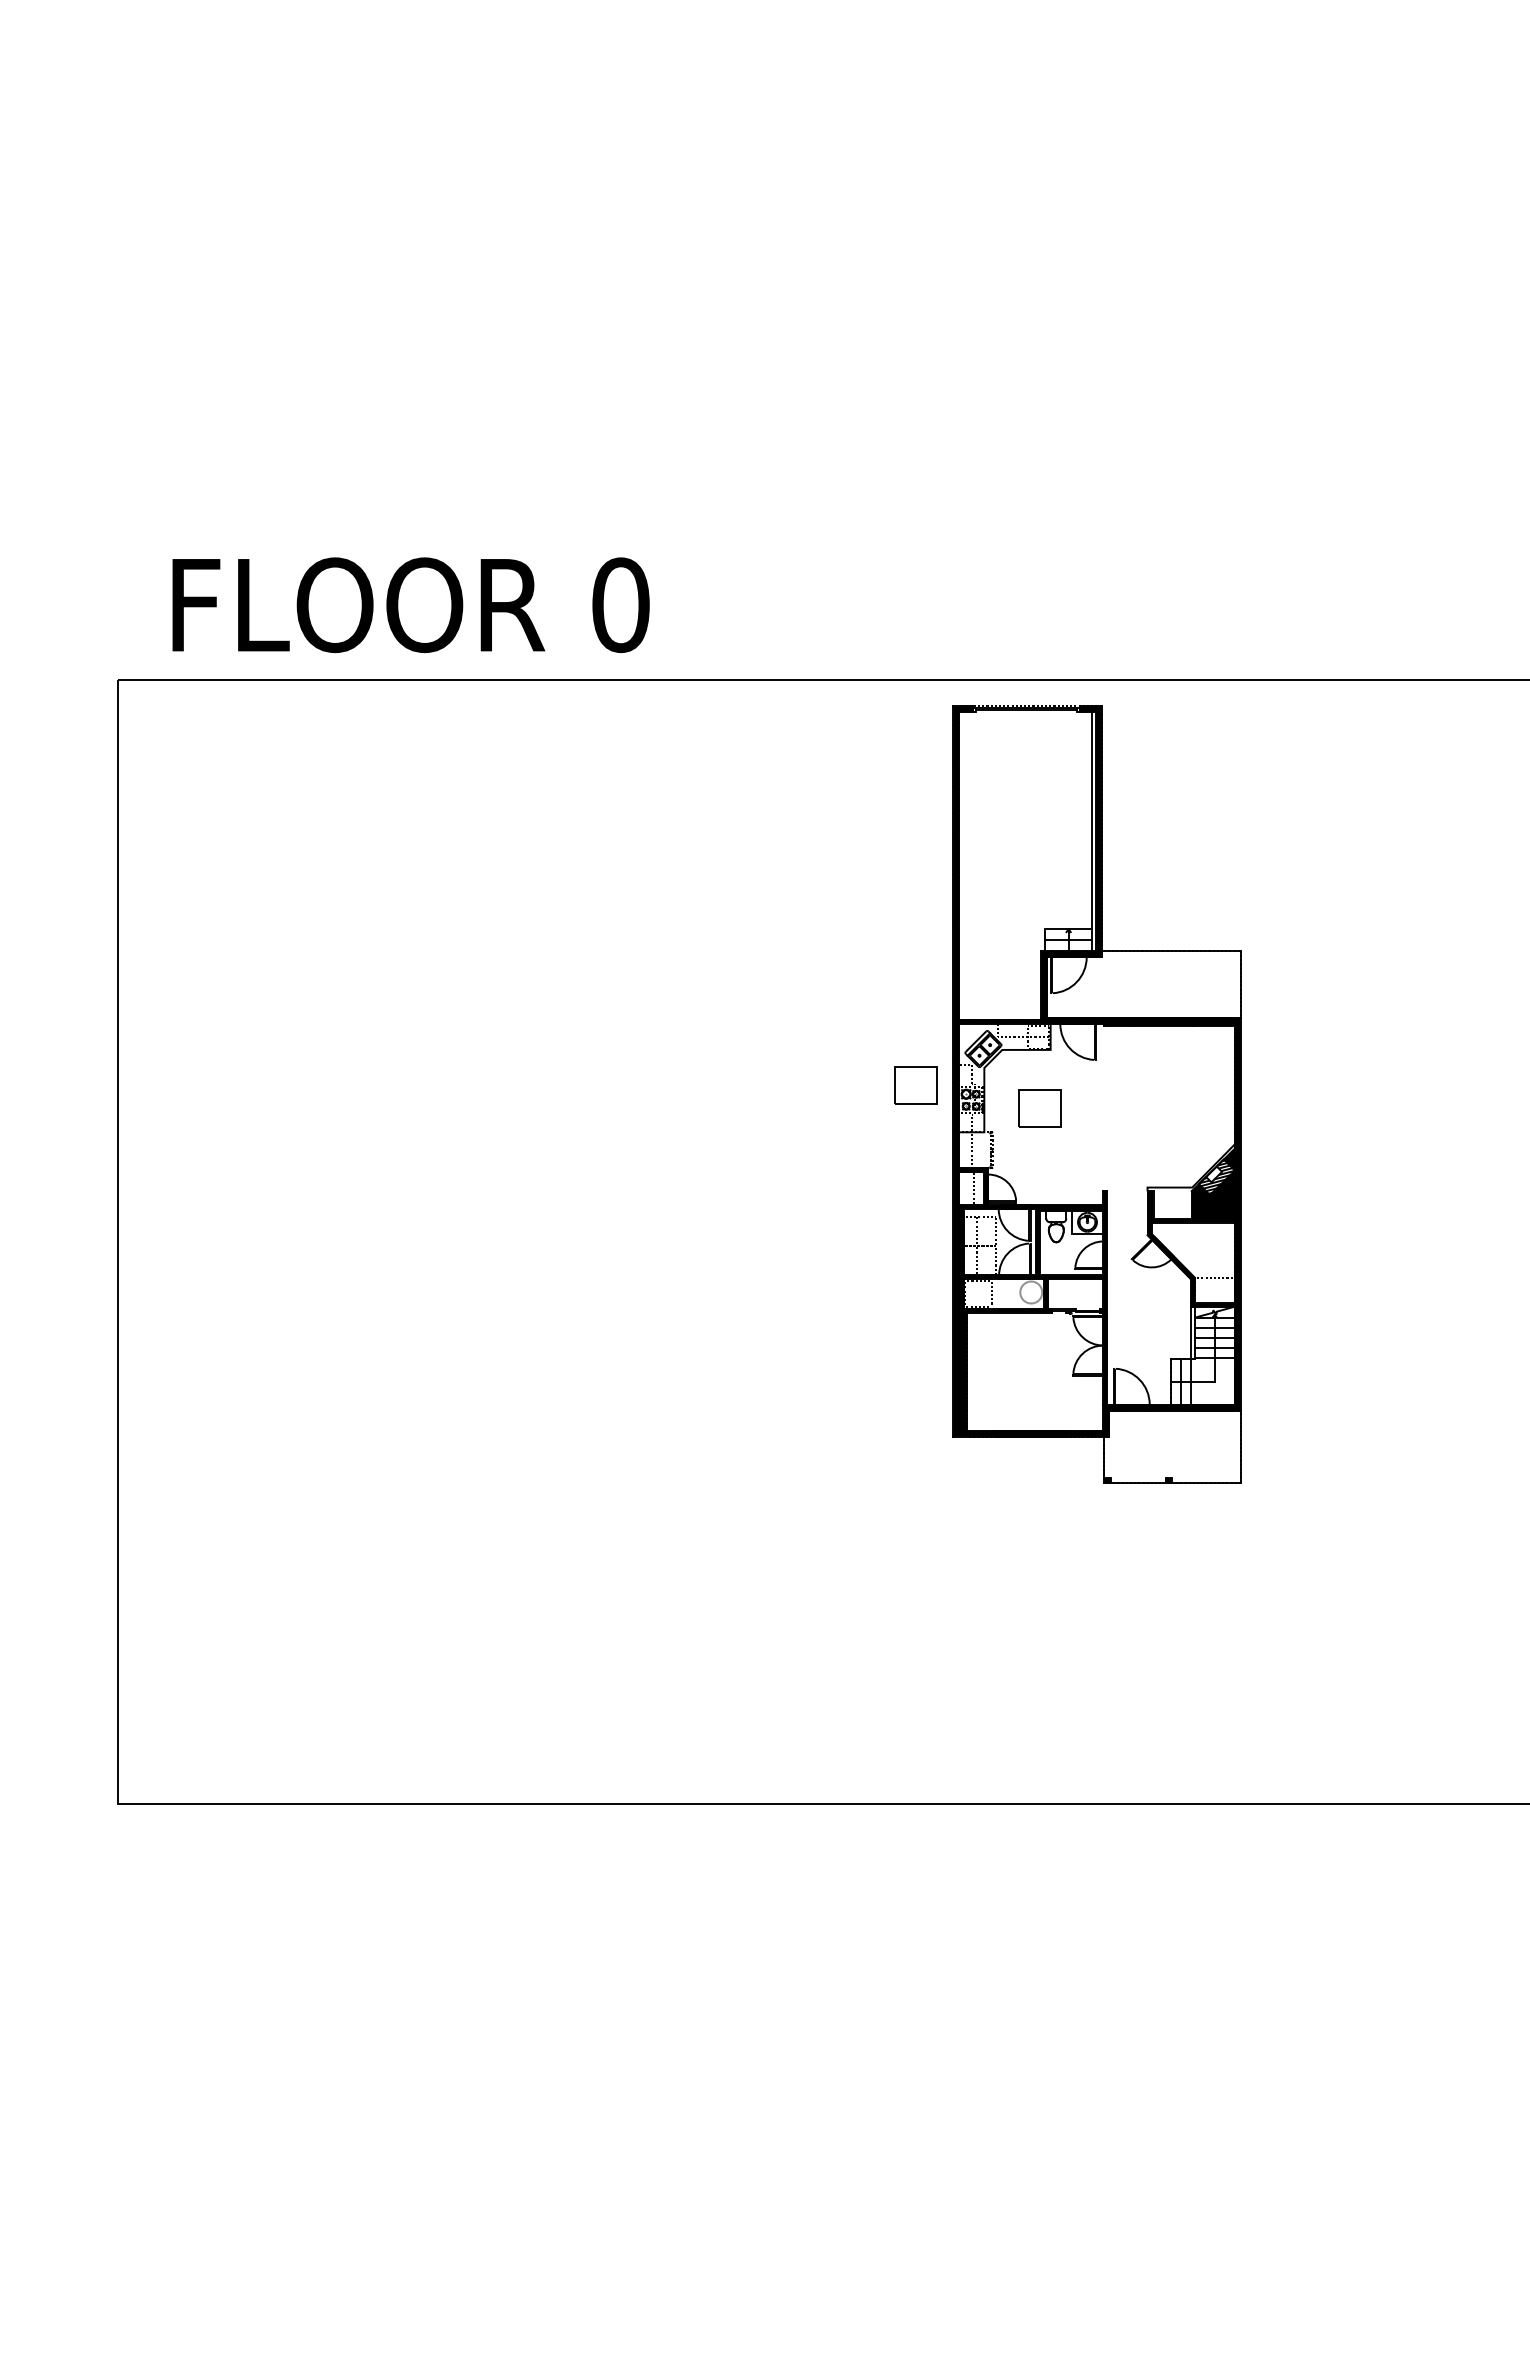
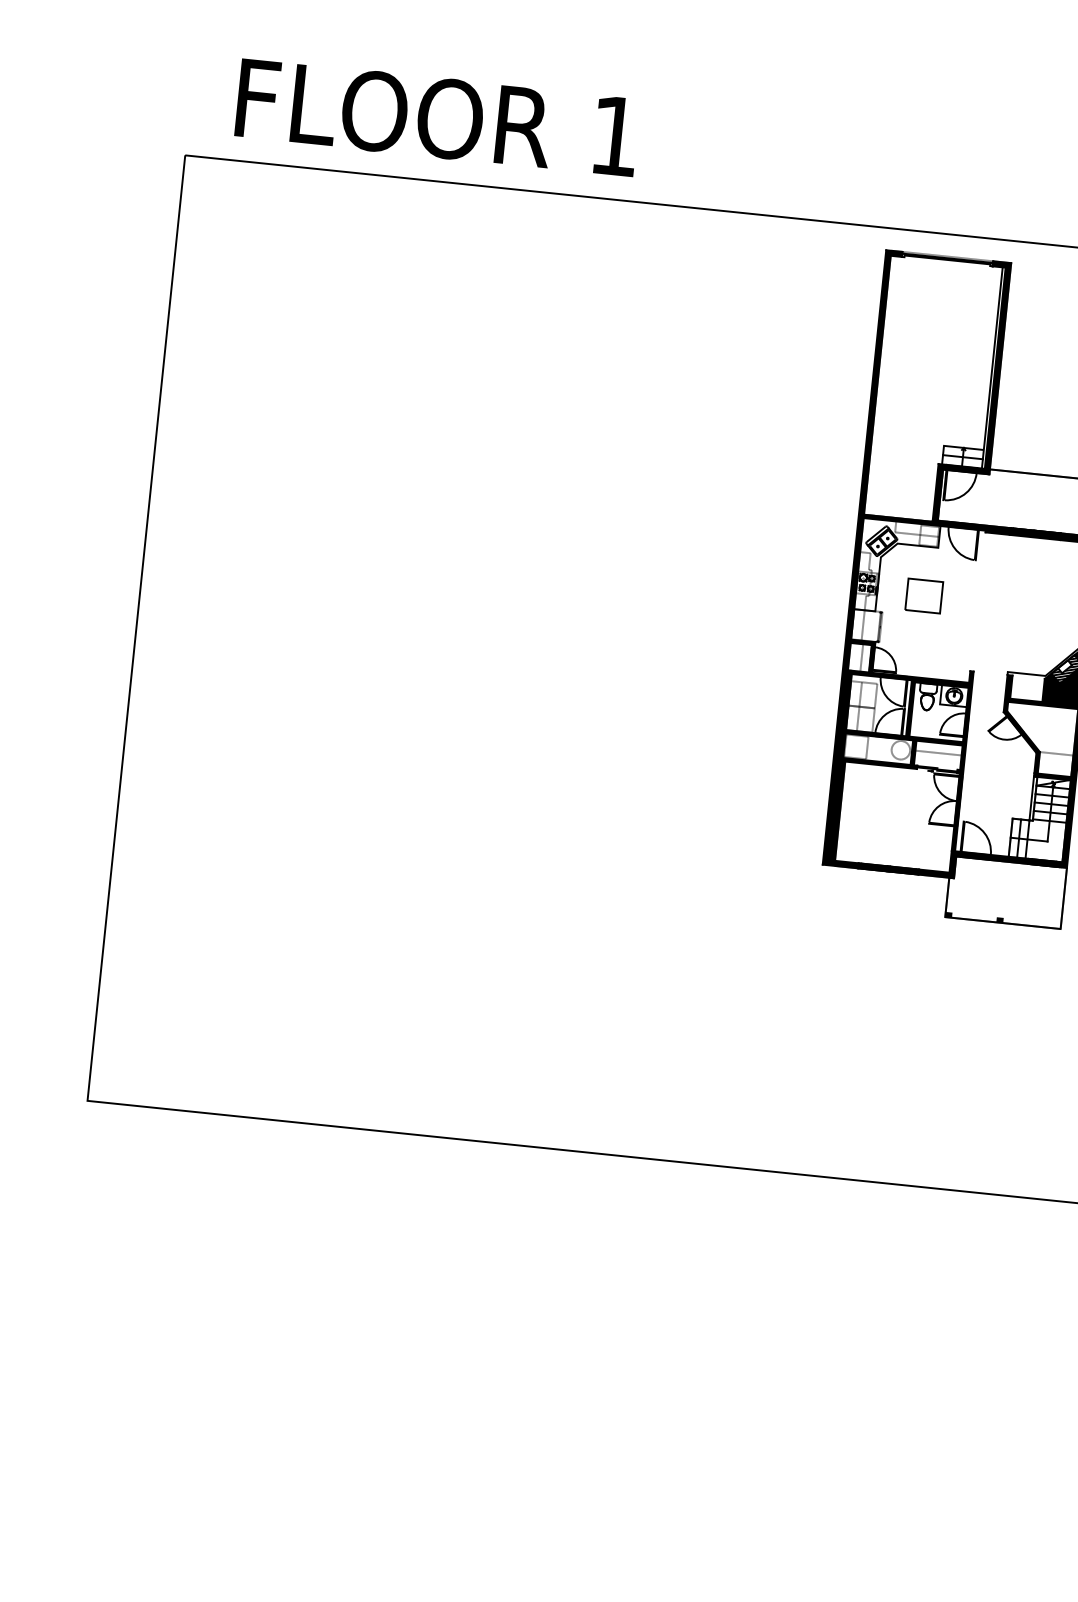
text: (620, 605) -> (614, 136), 0 -> 1
part: (915, 1085) -> (821, 565), removed
line: (1075, 1291) -> (938, 753), added

